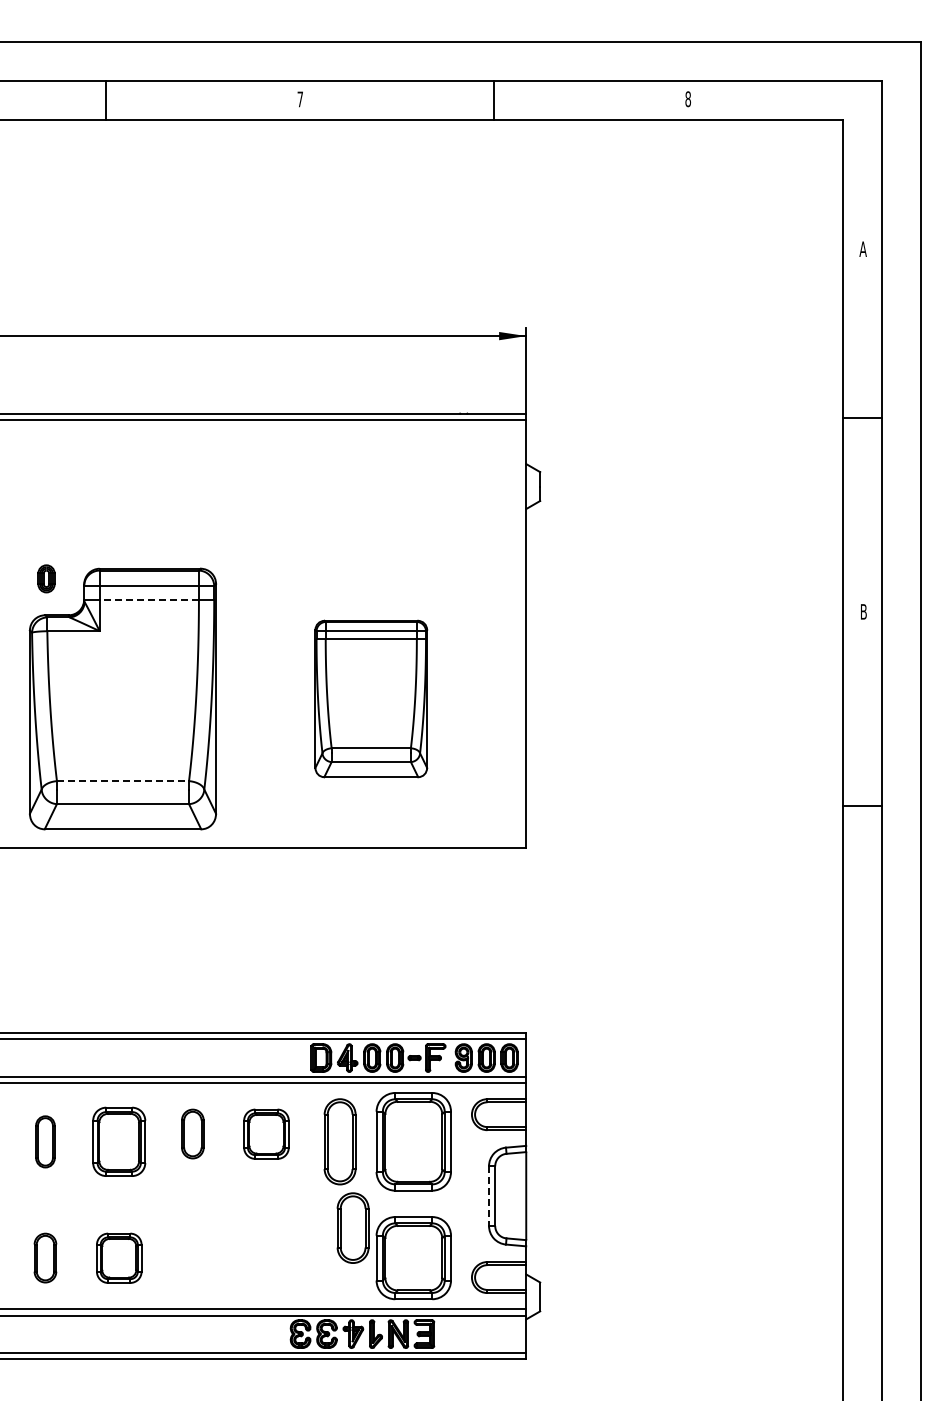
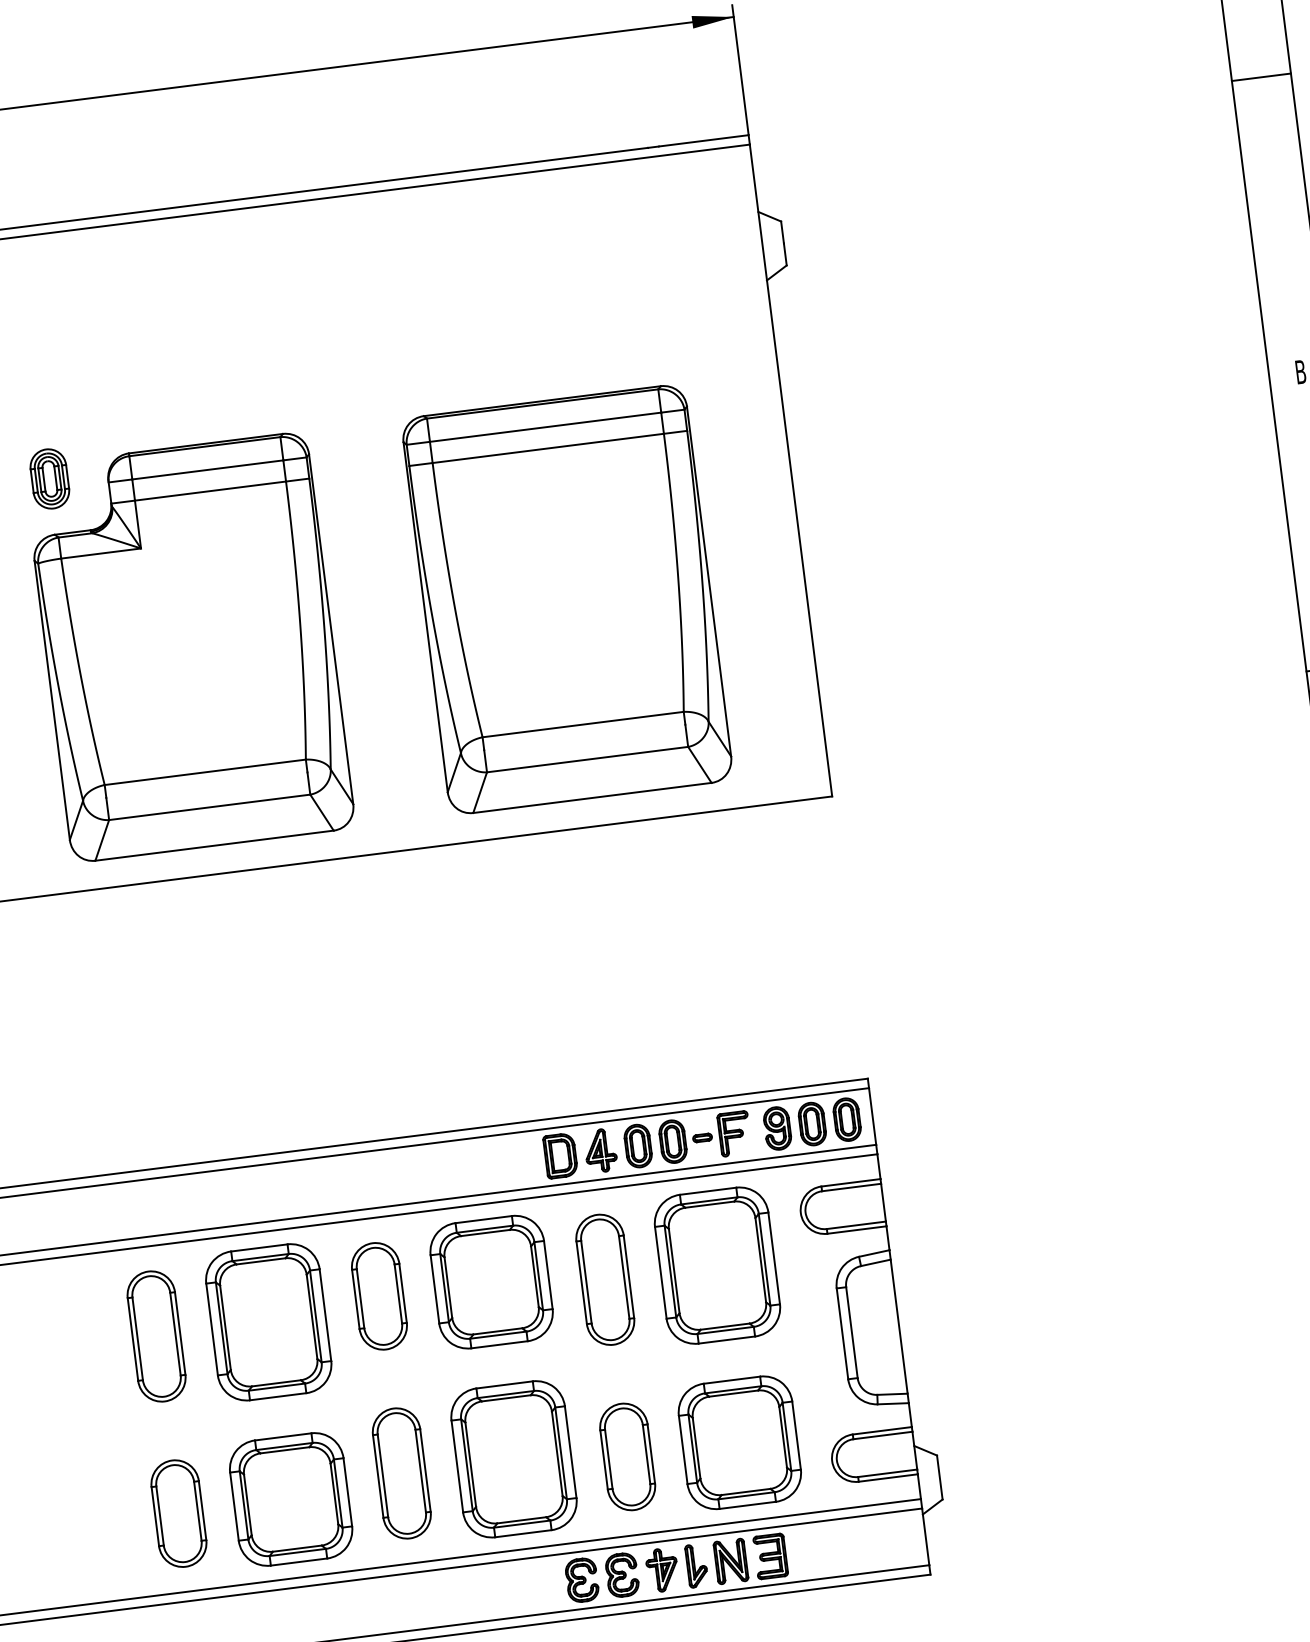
part: (46, 578) -> (49, 478), size x1.43
line: (149, 599) -> (210, 490), dashed -> solid
part: (371, 698) -> (567, 598), size x1.67
line: (123, 781) -> (206, 772), dashed -> solid
part: (192, 1133) -> (378, 1295), size x1.43
part: (266, 1134) -> (491, 1282), size x1.67
part: (45, 1141) -> (156, 1335), size x1.67
part: (119, 1141) -> (269, 1321), size x1.43
line: (489, 1196) -> (843, 1334), dashed -> solid
part: (352, 1227) -> (626, 1456), moved
part: (192, 1249) -> (401, 1472), added
part: (266, 1250) -> (514, 1459), added
part: (45, 1257) -> (178, 1512), size x1.43
part: (119, 1258) -> (291, 1499), size x1.67

